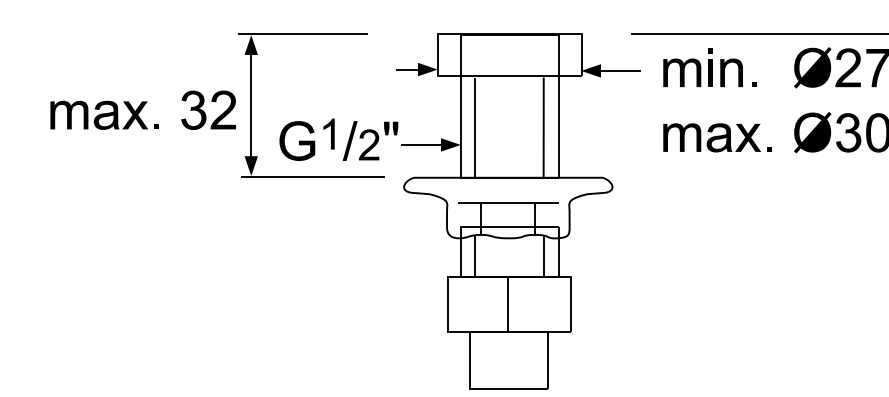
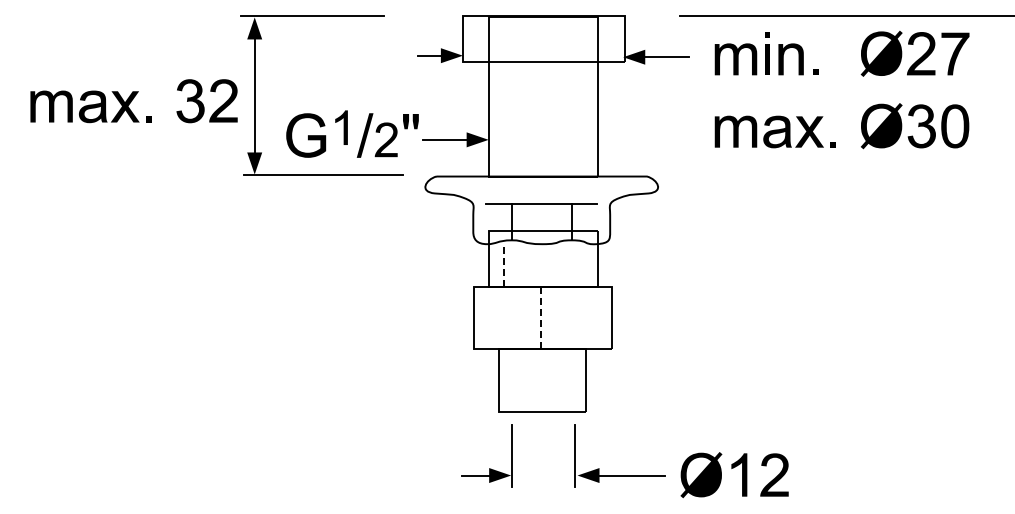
line: (543, 127) -> (581, 120), removed
line: (474, 128) -> (504, 121), removed
line: (474, 256) -> (504, 264), solid -> dashed
line: (543, 256) -> (581, 264), removed
line: (508, 304) -> (541, 318), solid -> dashed

